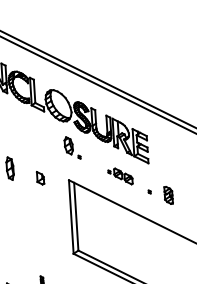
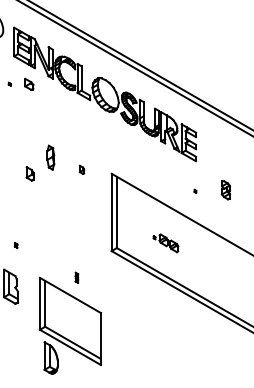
part: (72, 147) -> (117, 139), removed
part: (120, 176) -> (165, 243), moved
part: (40, 177) -> (81, 169), size x0.6
part: (169, 195) -> (226, 190), moved

